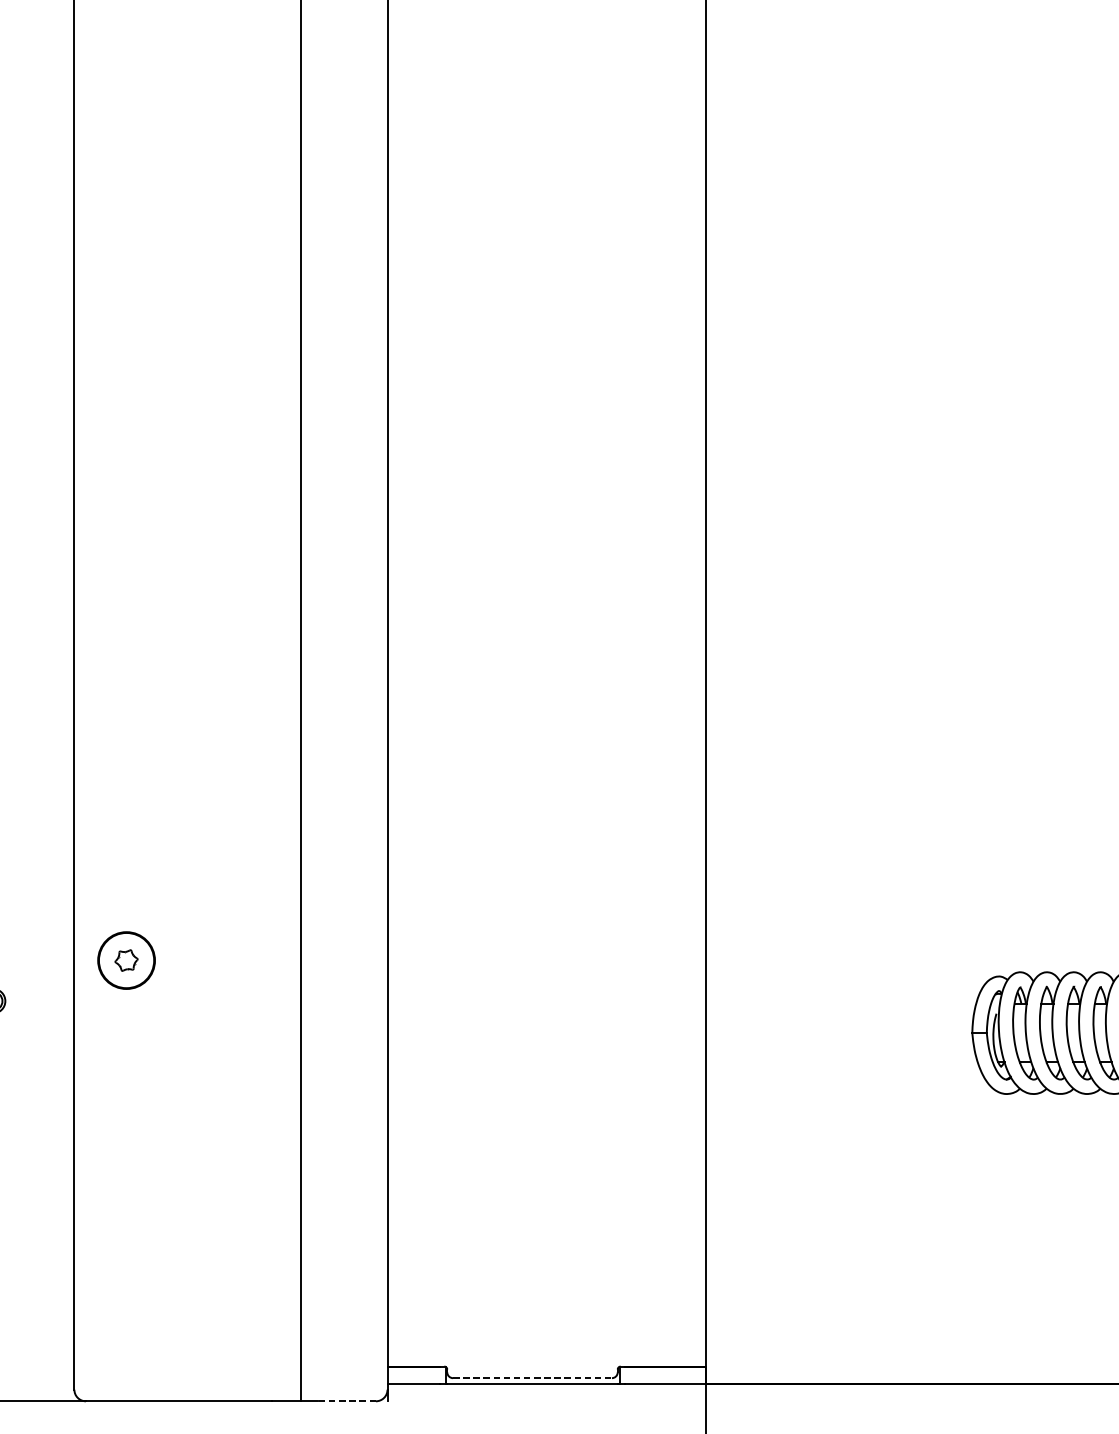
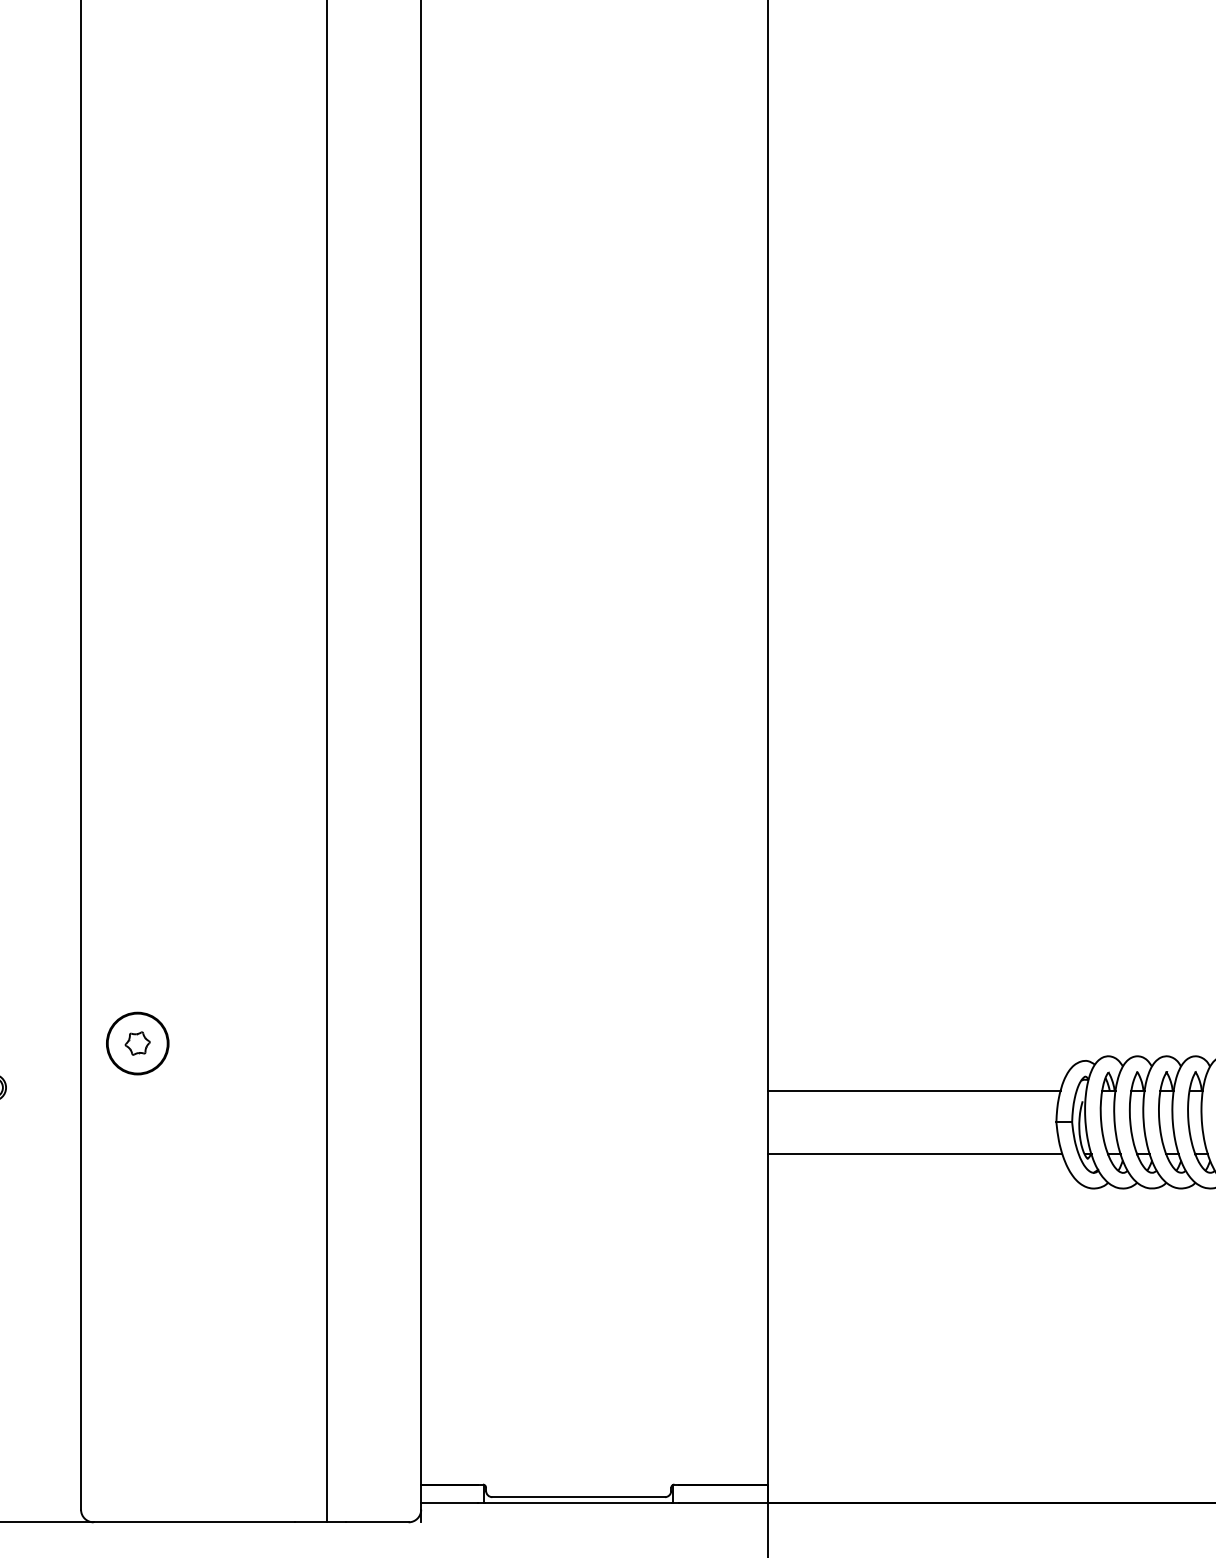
line: (840, 1003) -> (913, 1090), added
line: (841, 1061) -> (914, 1153), added
line: (533, 1378) -> (579, 1497), dashed -> solid
line: (346, 1401) -> (376, 1522), dashed -> solid

